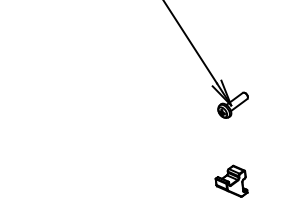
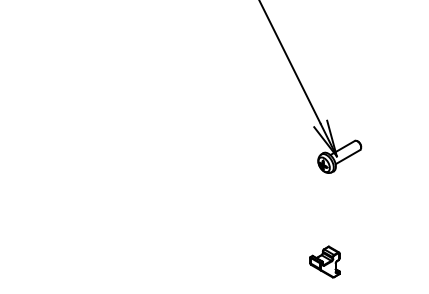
part: (230, 181) -> (324, 261), size x0.7

